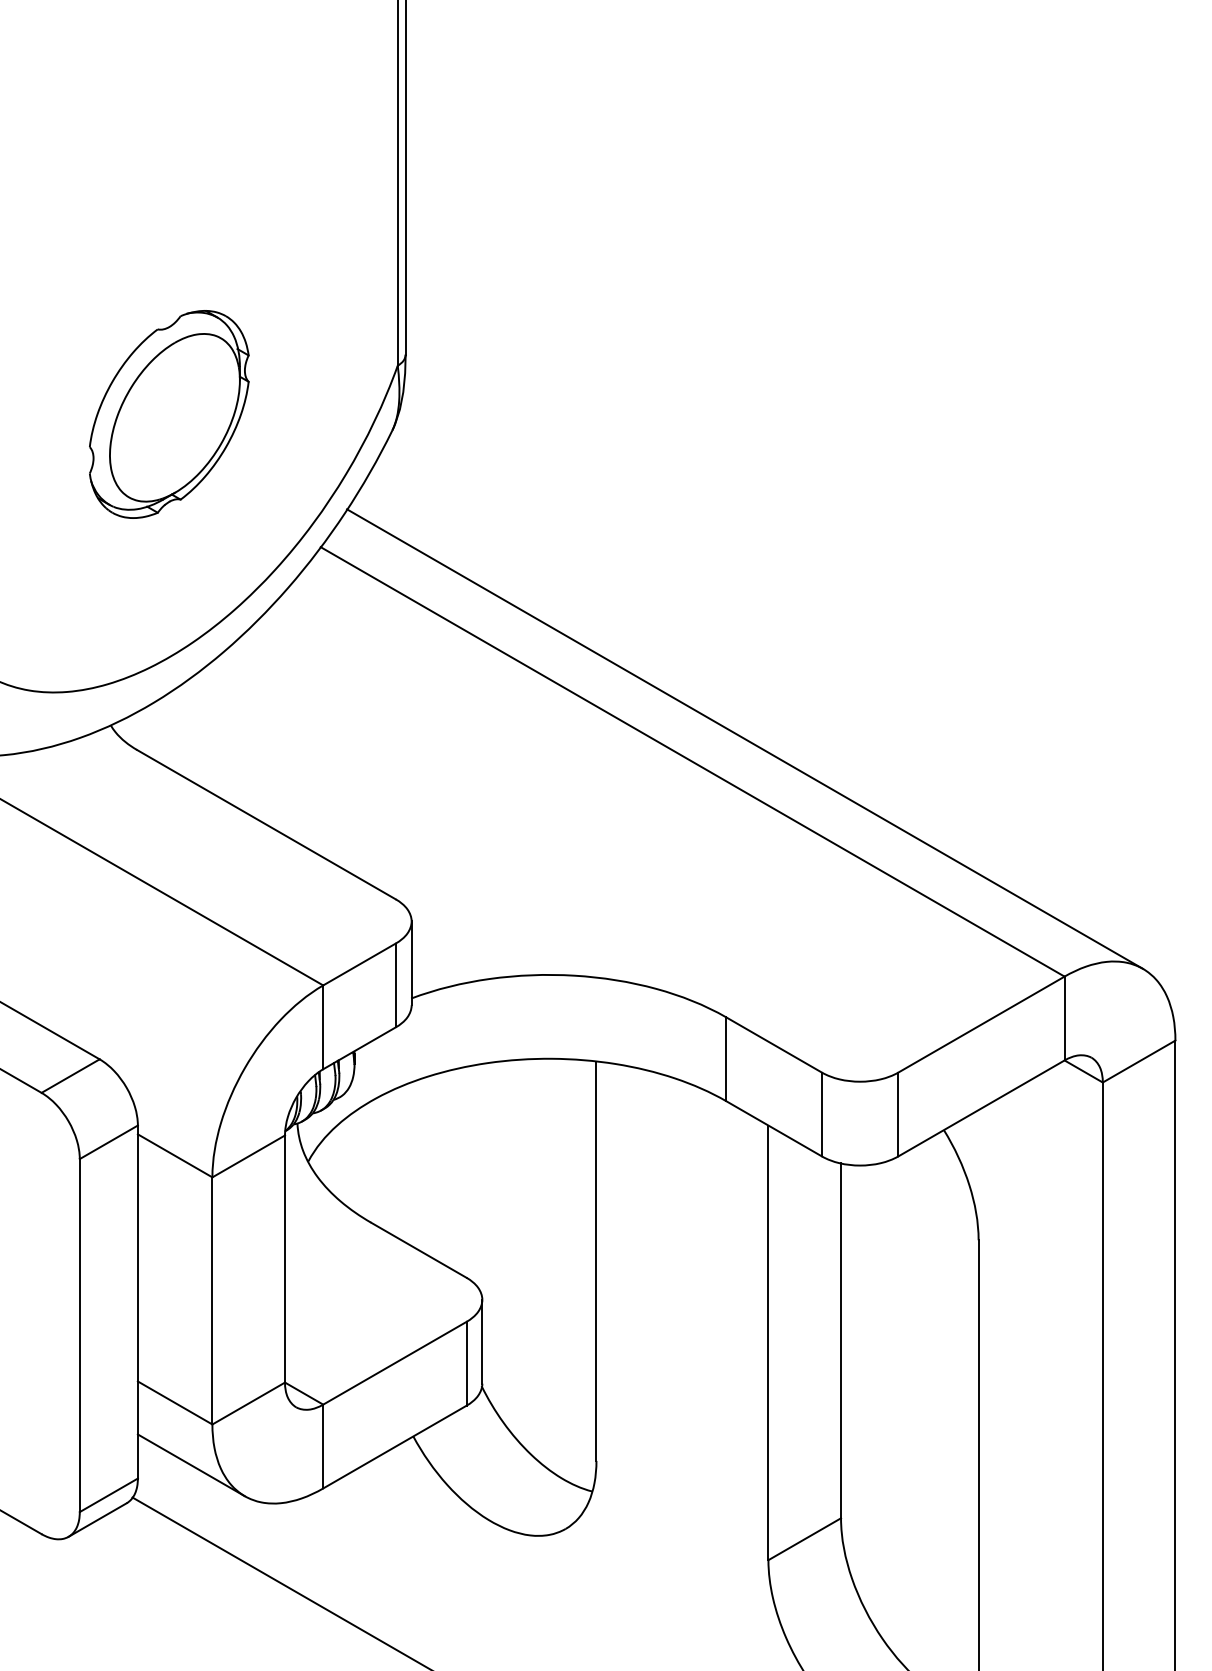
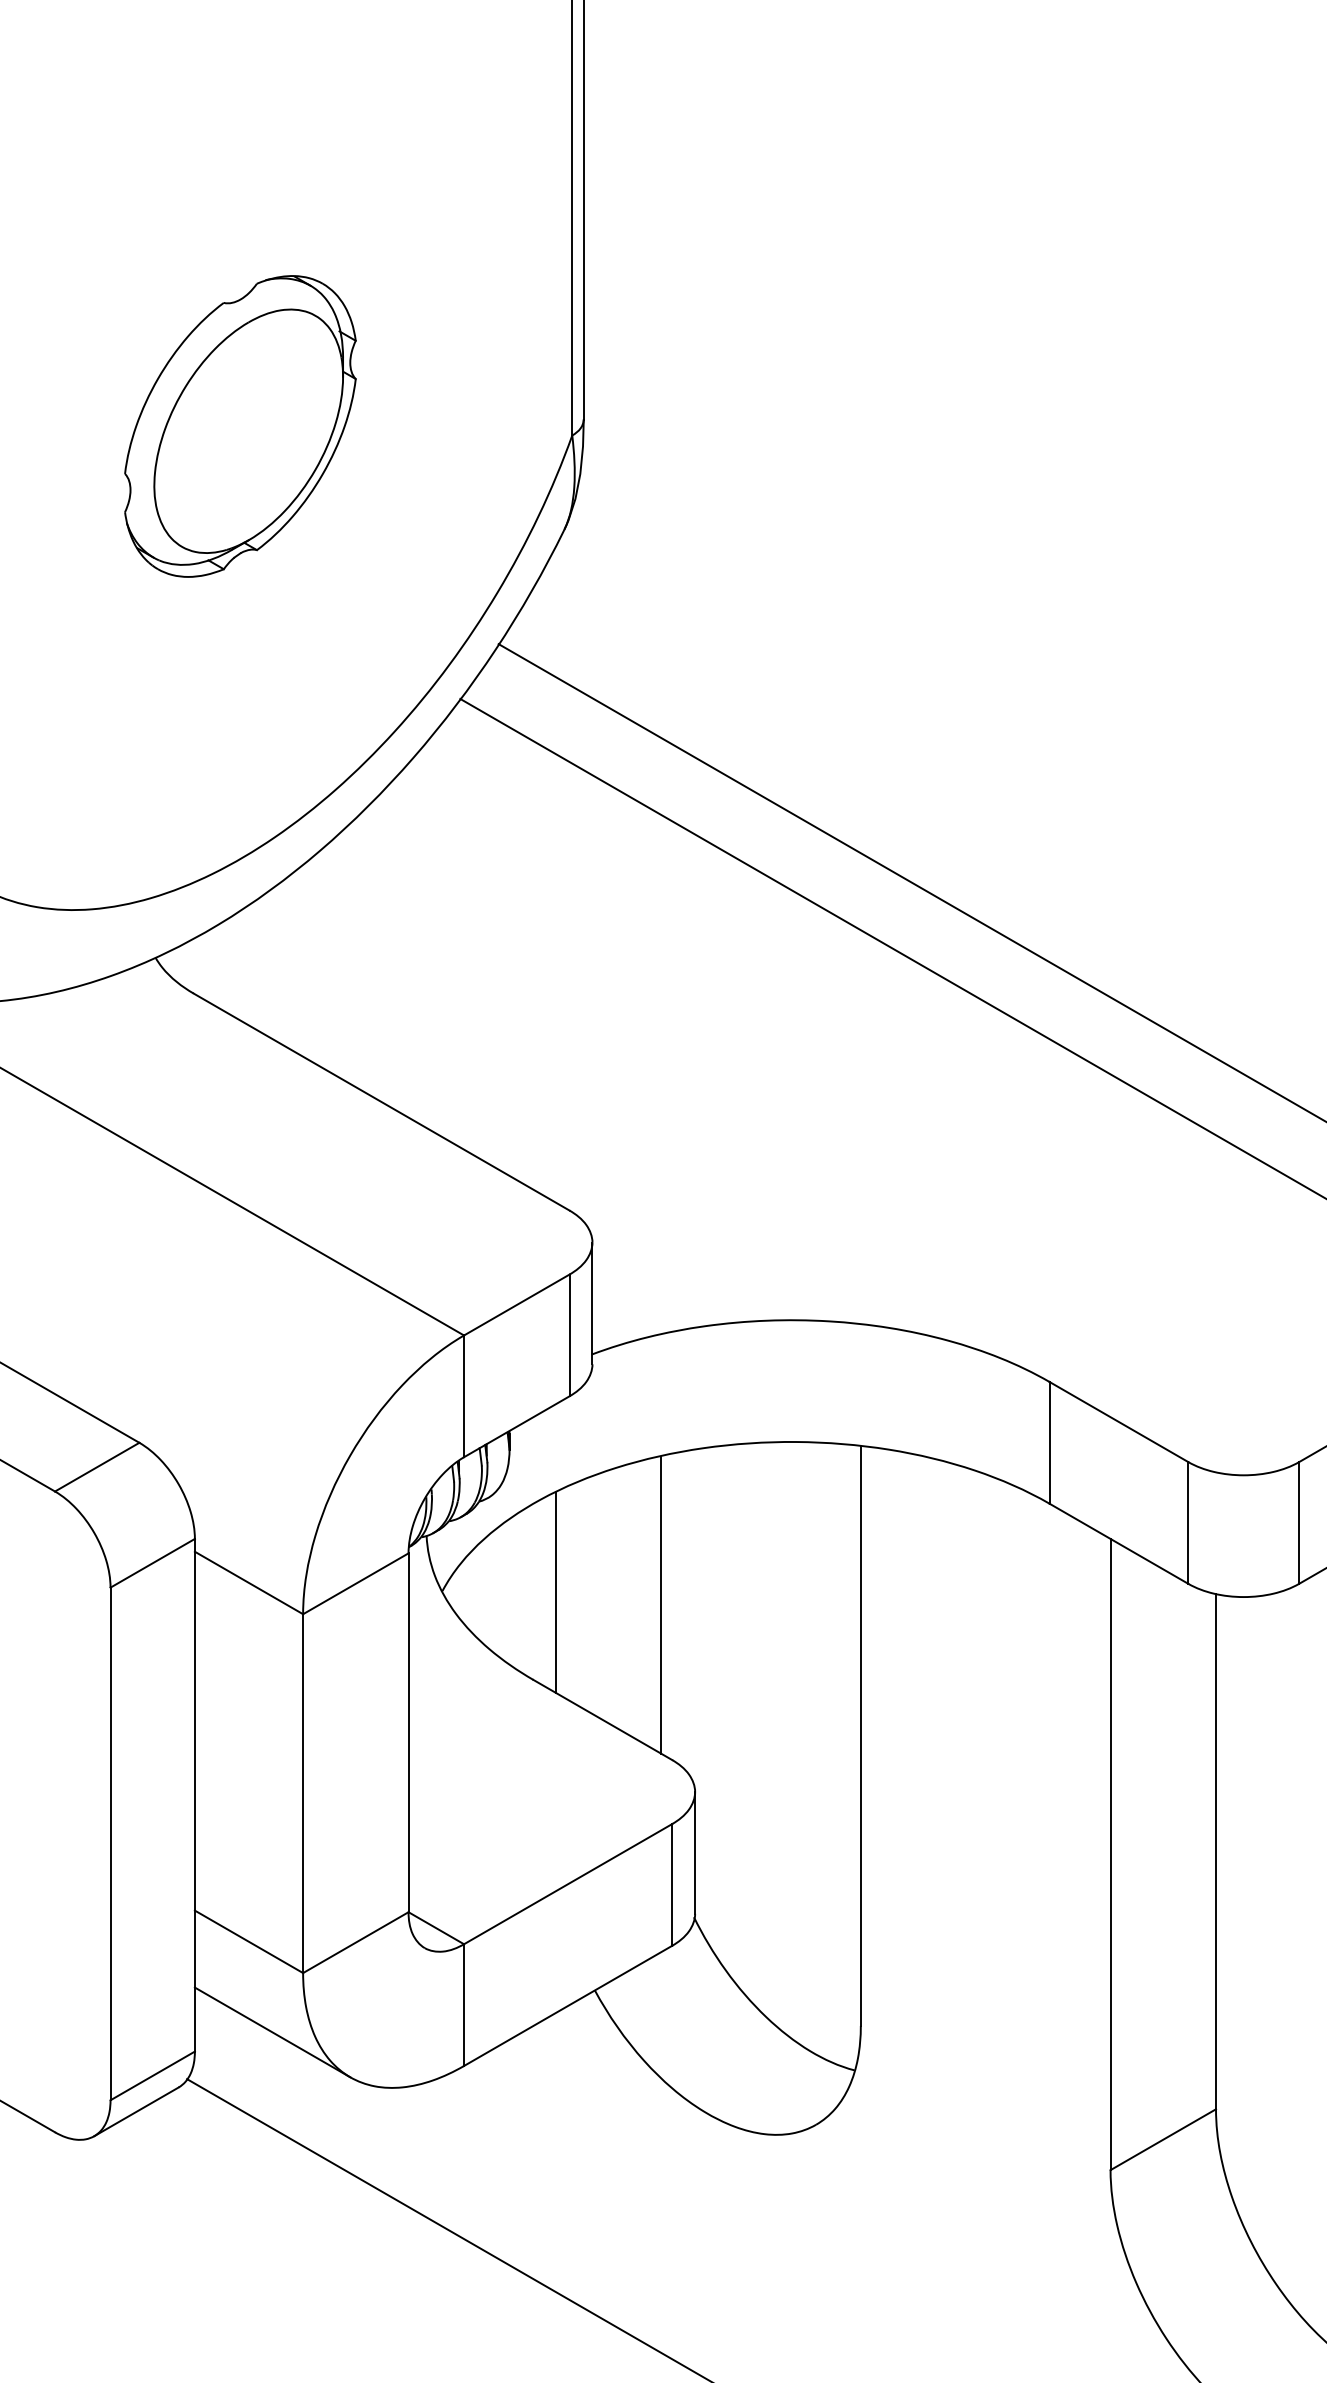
part: (169, 414) -> (240, 426), moved
line: (386, 1162) -> (555, 1592), added
line: (458, 1170) -> (660, 1604), added

